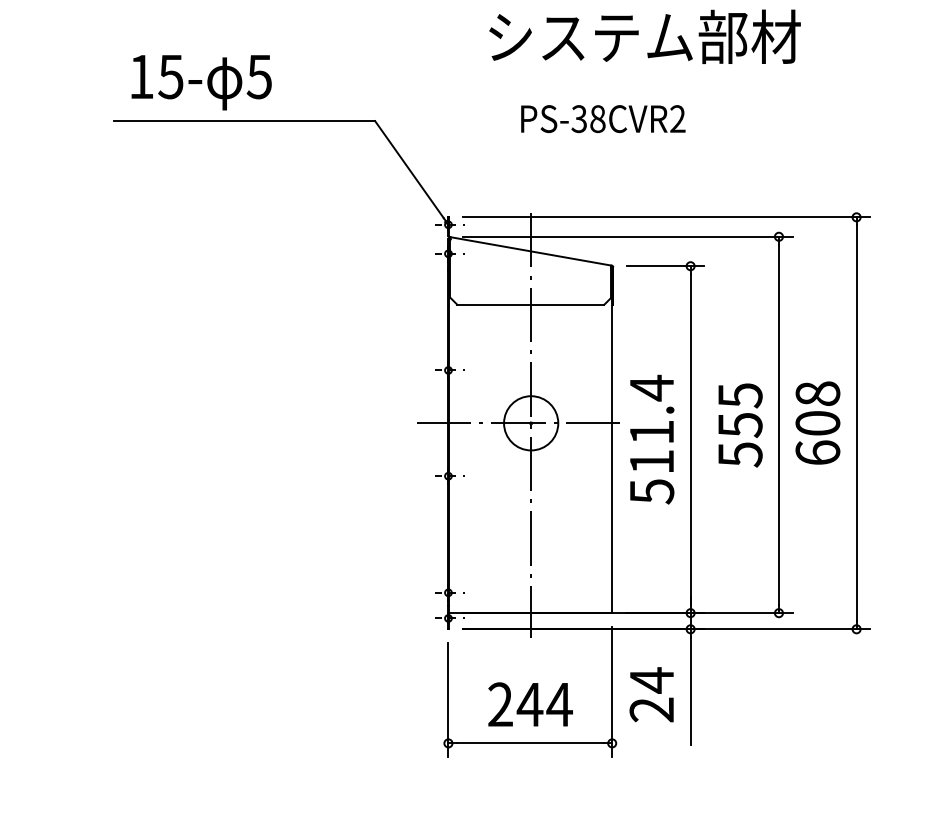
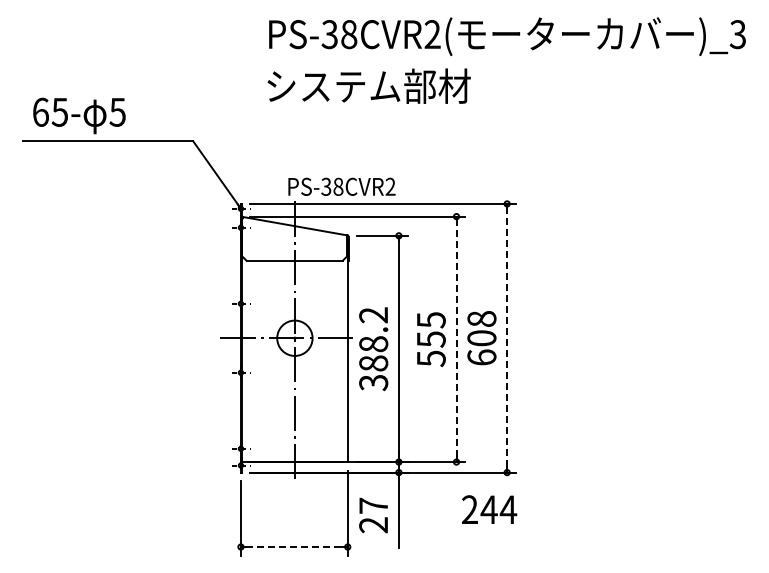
text: (141, 75) -> (40, 111), 15- -> 65-
text: (602, 118) -> (341, 186), moved
line: (857, 422) -> (507, 337), solid -> dashed
line: (778, 423) -> (456, 338), solid -> dashed
text: (651, 438) -> (373, 348), 511.4 -> 388.2
text: (651, 679) -> (373, 505), 24 -> 27
text: (530, 704) -> (489, 509), moved
line: (530, 744) -> (294, 547), solid -> dashed

